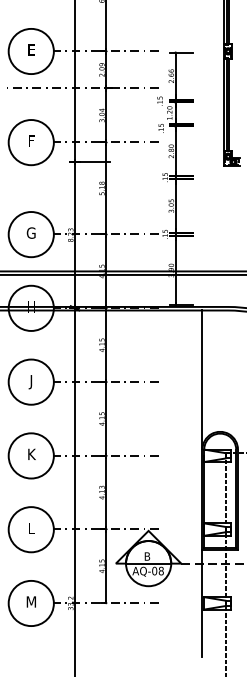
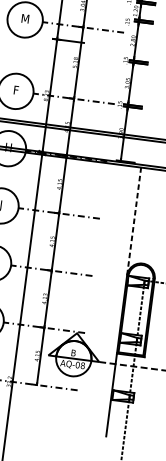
text: (30, 140) -> (24, 18), F -> M
text: (30, 232) -> (15, 89), G -> F
line: (202, 379) -> (134, 221), solid -> dashed

